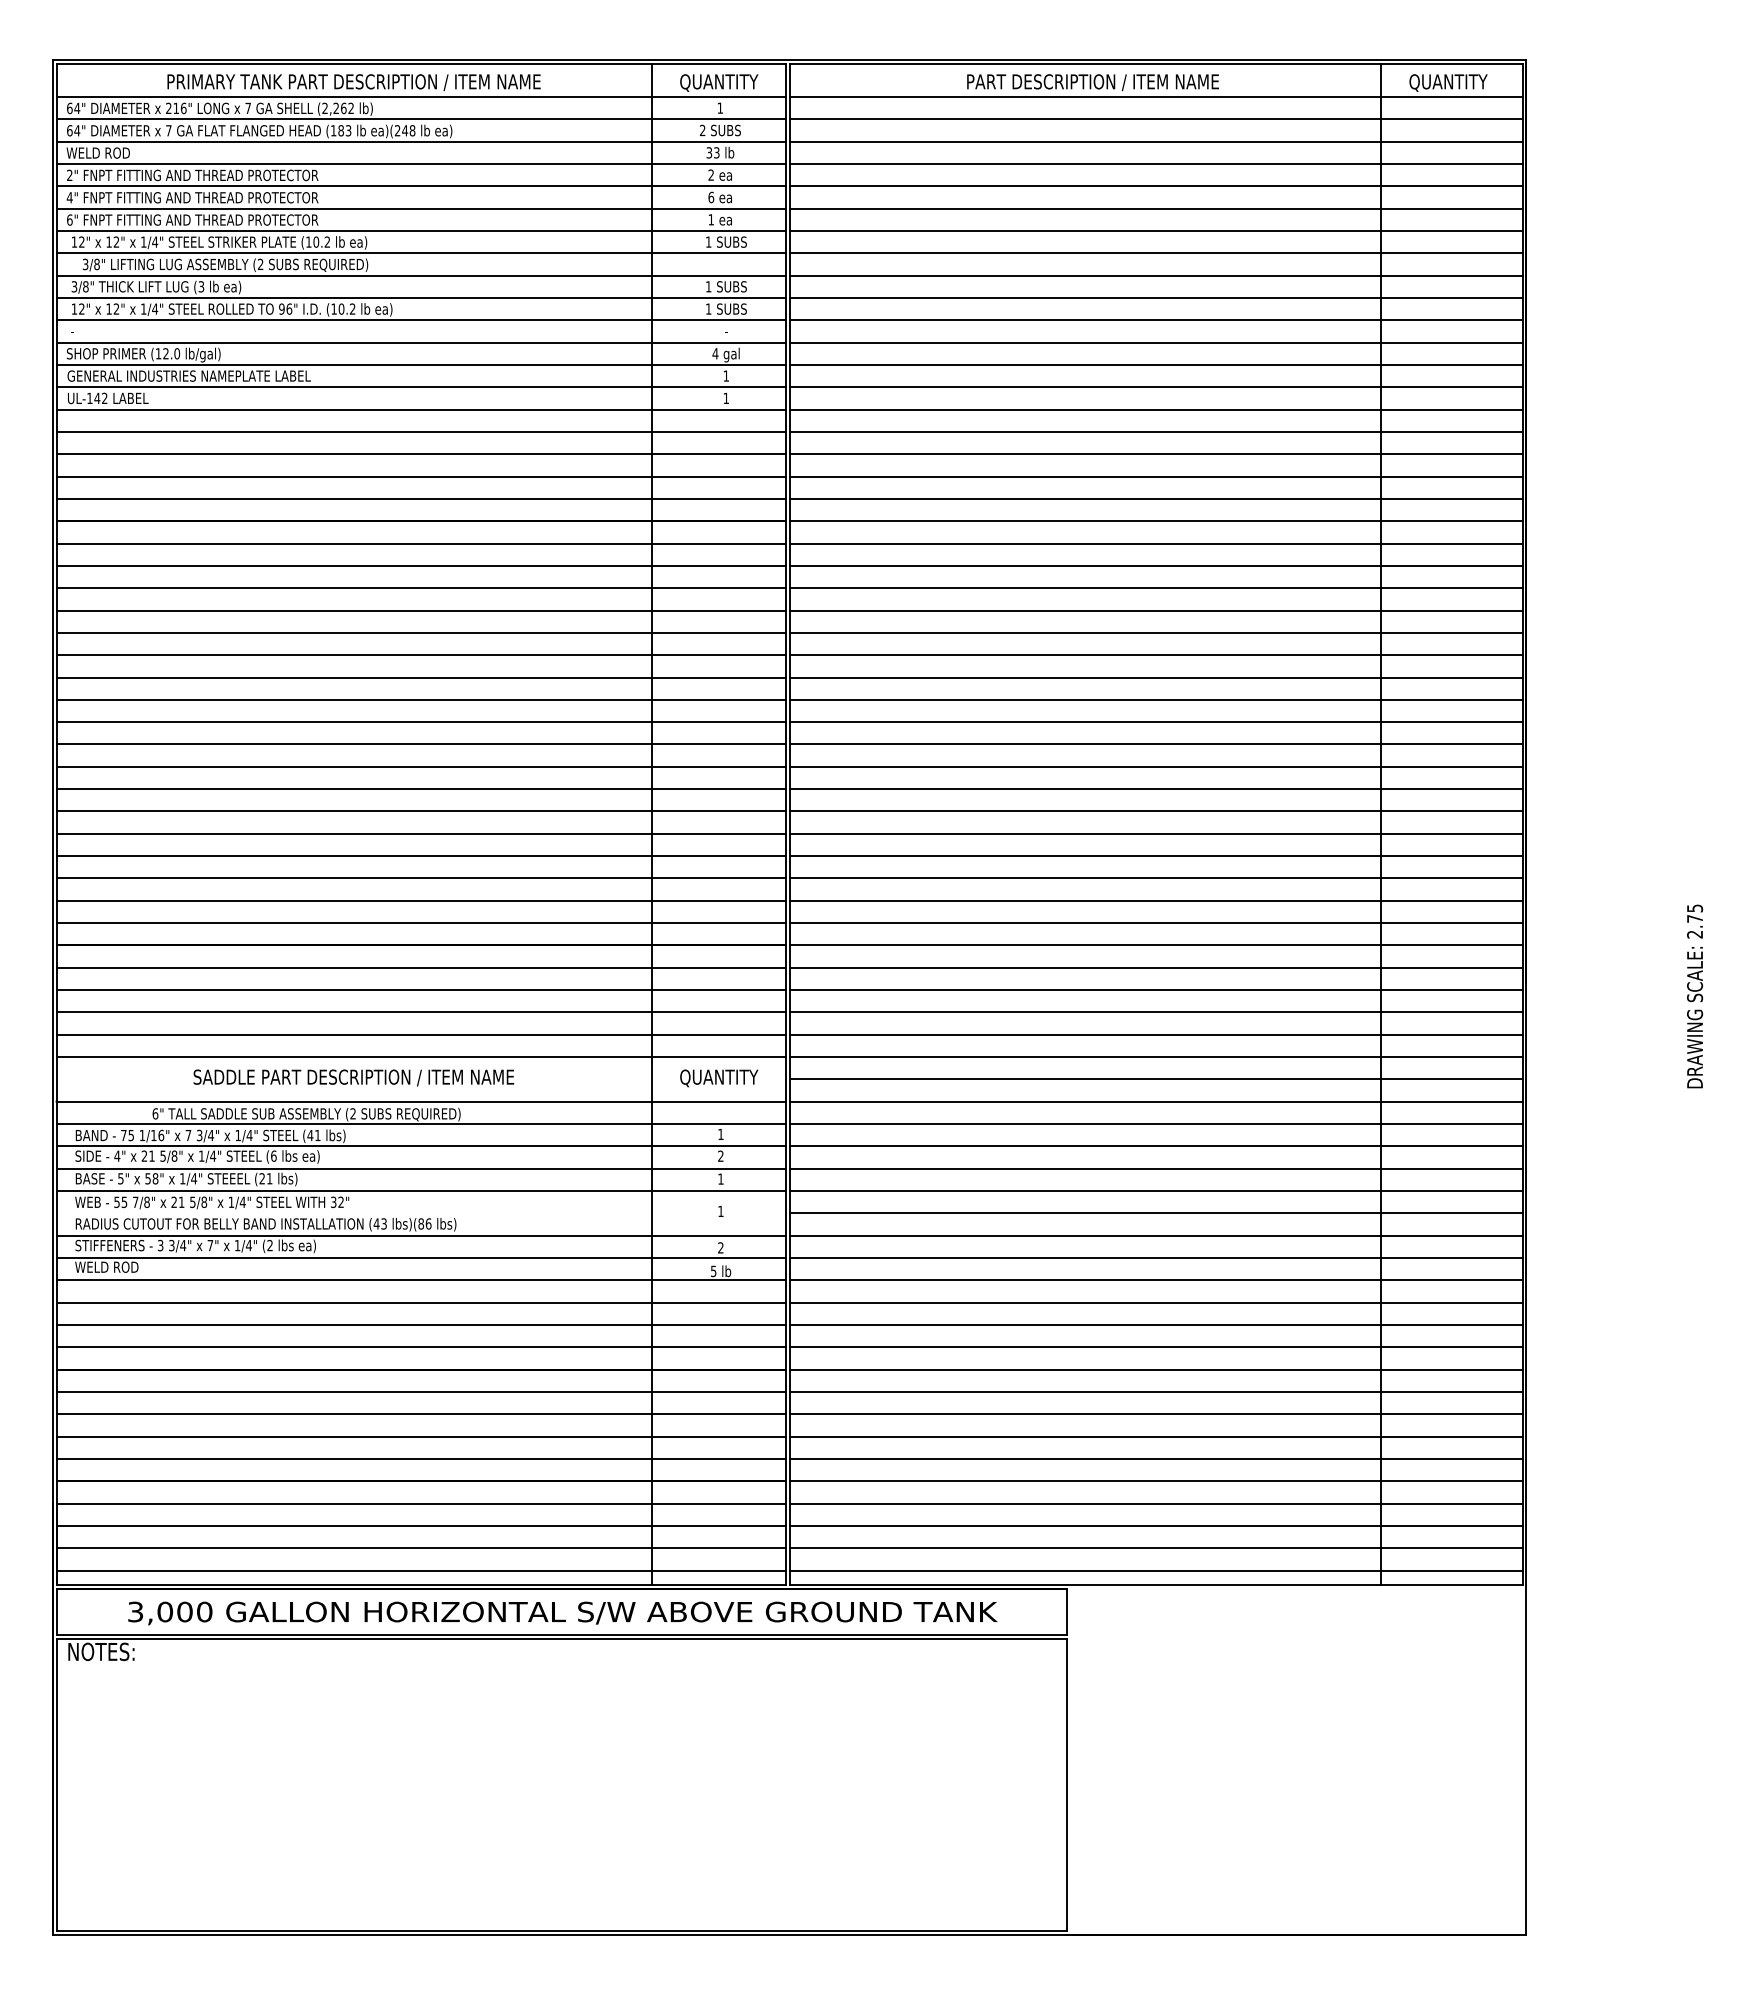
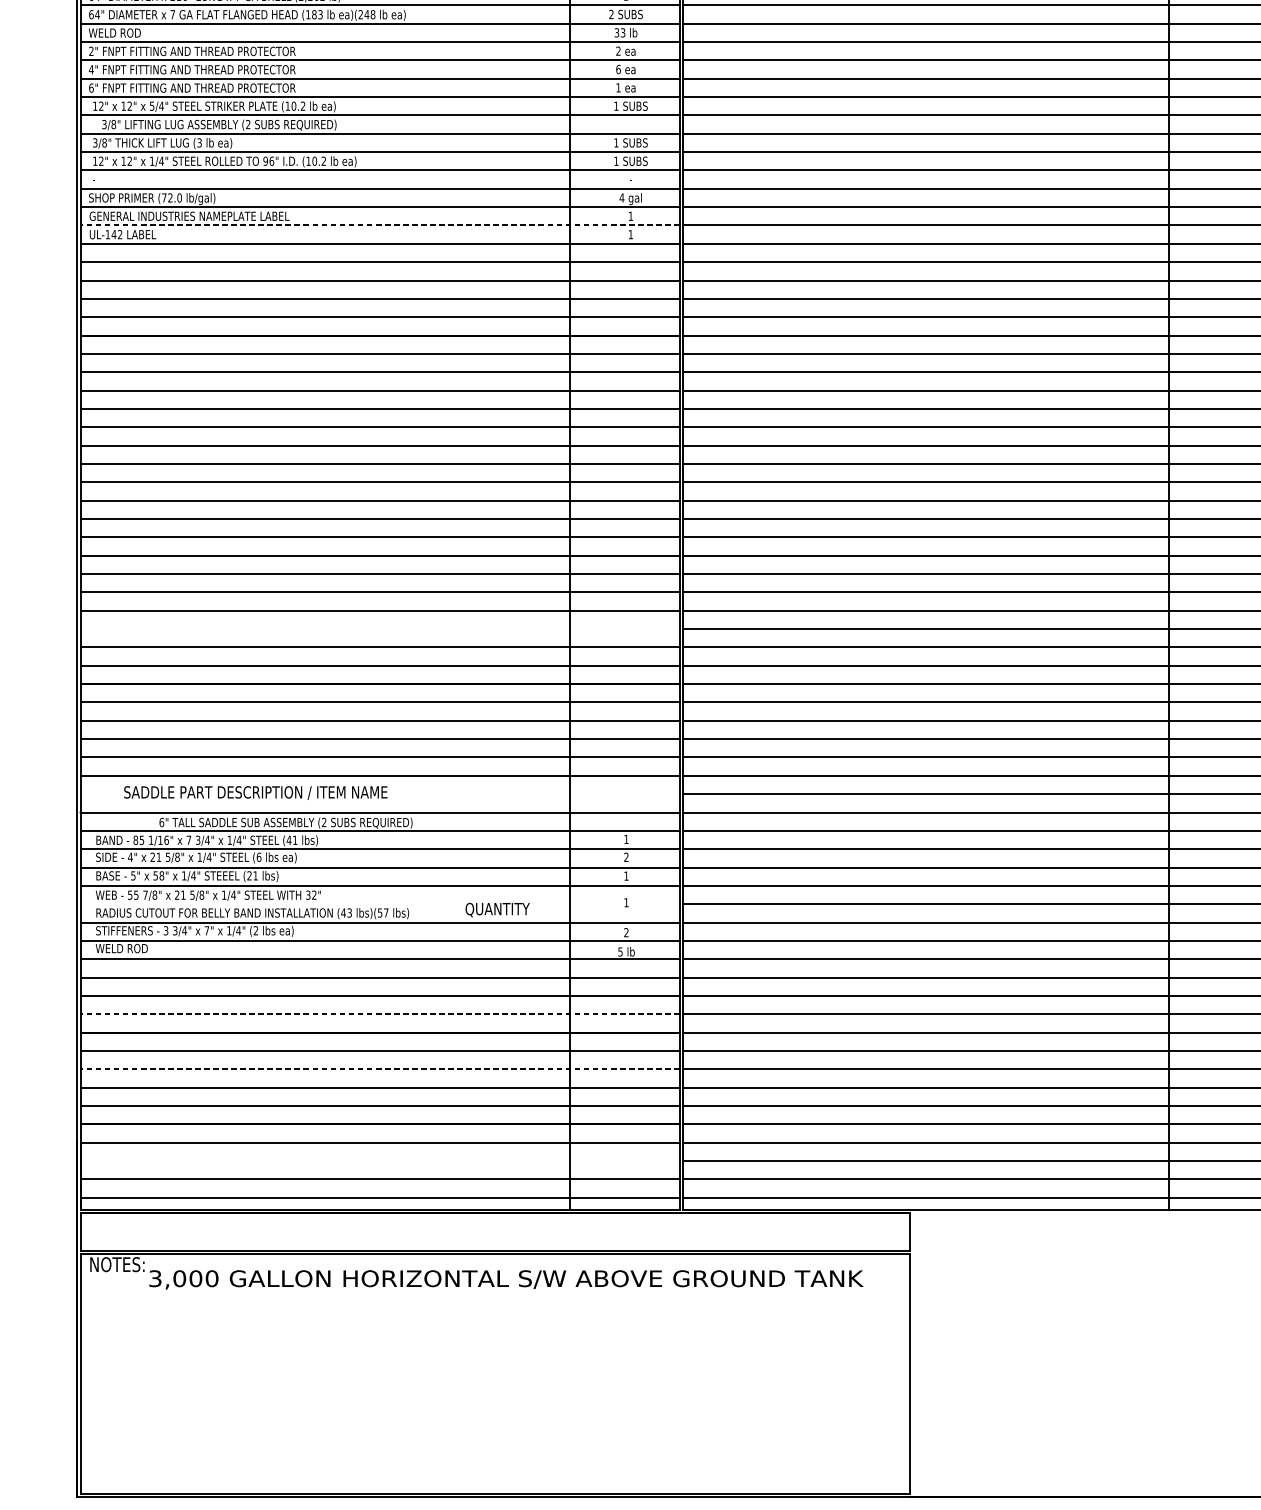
text: (143, 241) -> (151, 105), 1/4" -> 5/4"
text: (158, 353) -> (164, 197), (12.0 -> (72.0
line: (421, 387) -> (380, 225), solid -> dashed
line: (420, 878) -> (379, 629), removed
text: (353, 1077) -> (255, 792), moved
text: (719, 1078) -> (497, 910), moved
text: (123, 1135) -> (135, 840), 75 -> 85
text: (424, 1223) -> (382, 912), lbs)(86 -> lbs)(57
line: (421, 1347) -> (380, 1014), solid -> dashed
line: (421, 1414) -> (380, 1069), solid -> dashed
line: (420, 1525) -> (379, 1160), removed
text: (562, 1613) -> (506, 1279), moved

